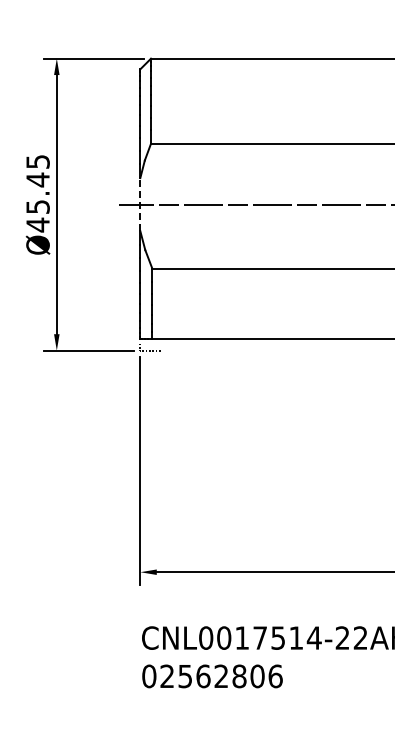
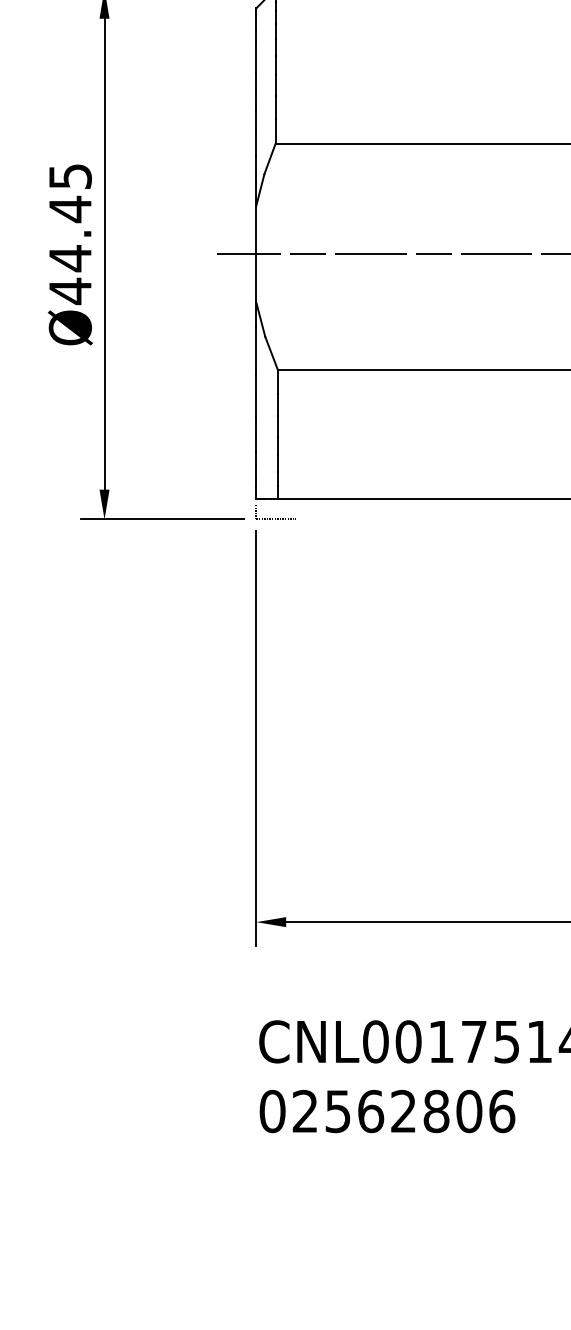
line: (140, 204) -> (256, 253), dashed -> solid
text: (37, 206) -> (69, 257), Ø45.45 -> Ø44.45

